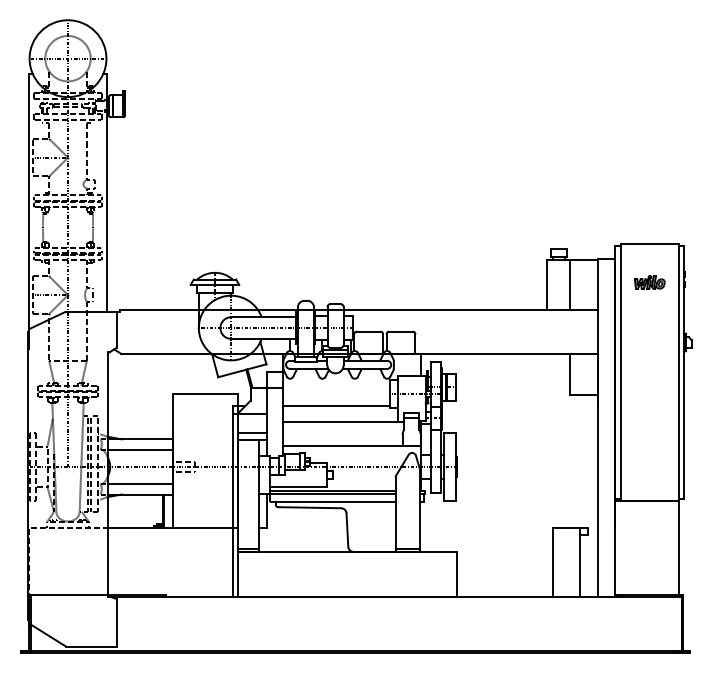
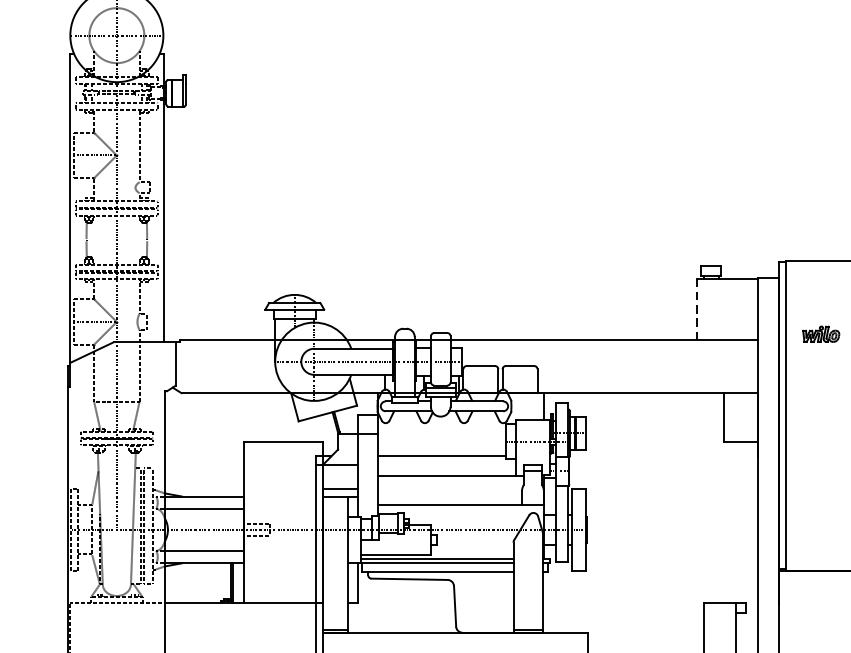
part: (649, 282) -> (820, 334), moved
line: (547, 284) -> (697, 309), solid -> dashed
line: (569, 284) -> (723, 309), removed

